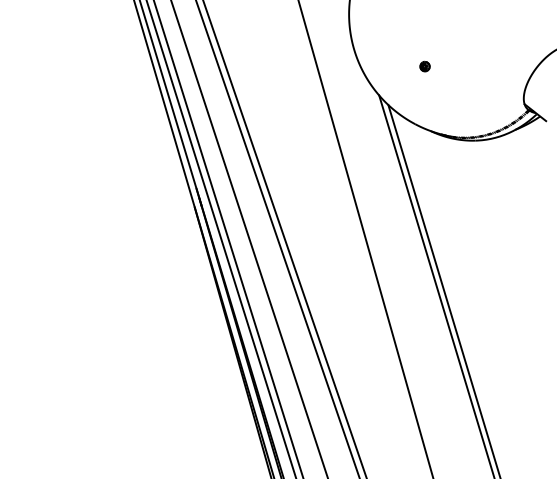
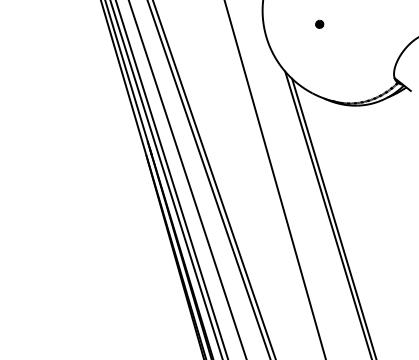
part: (424, 66) -> (319, 24), moved

